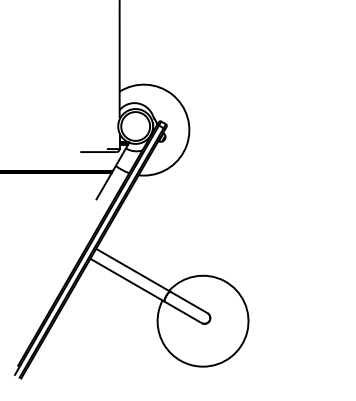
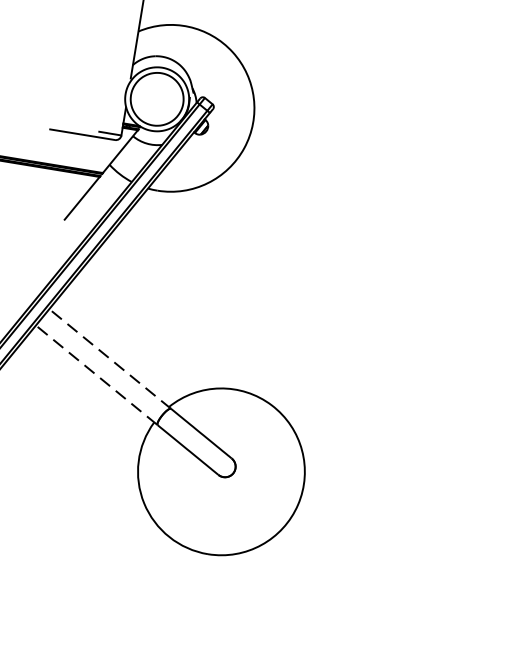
line: (133, 270) -> (110, 359), solid -> dashed
line: (128, 280) -> (98, 376), solid -> dashed

